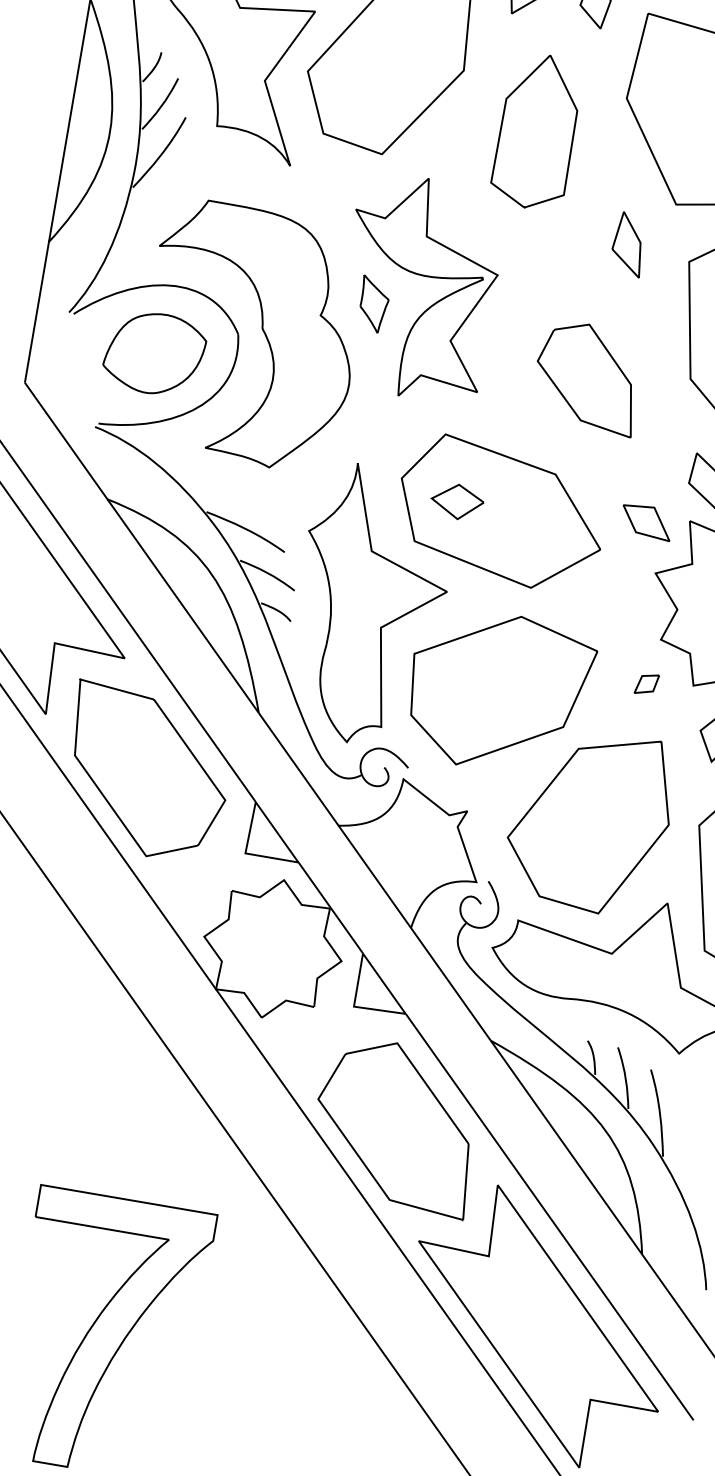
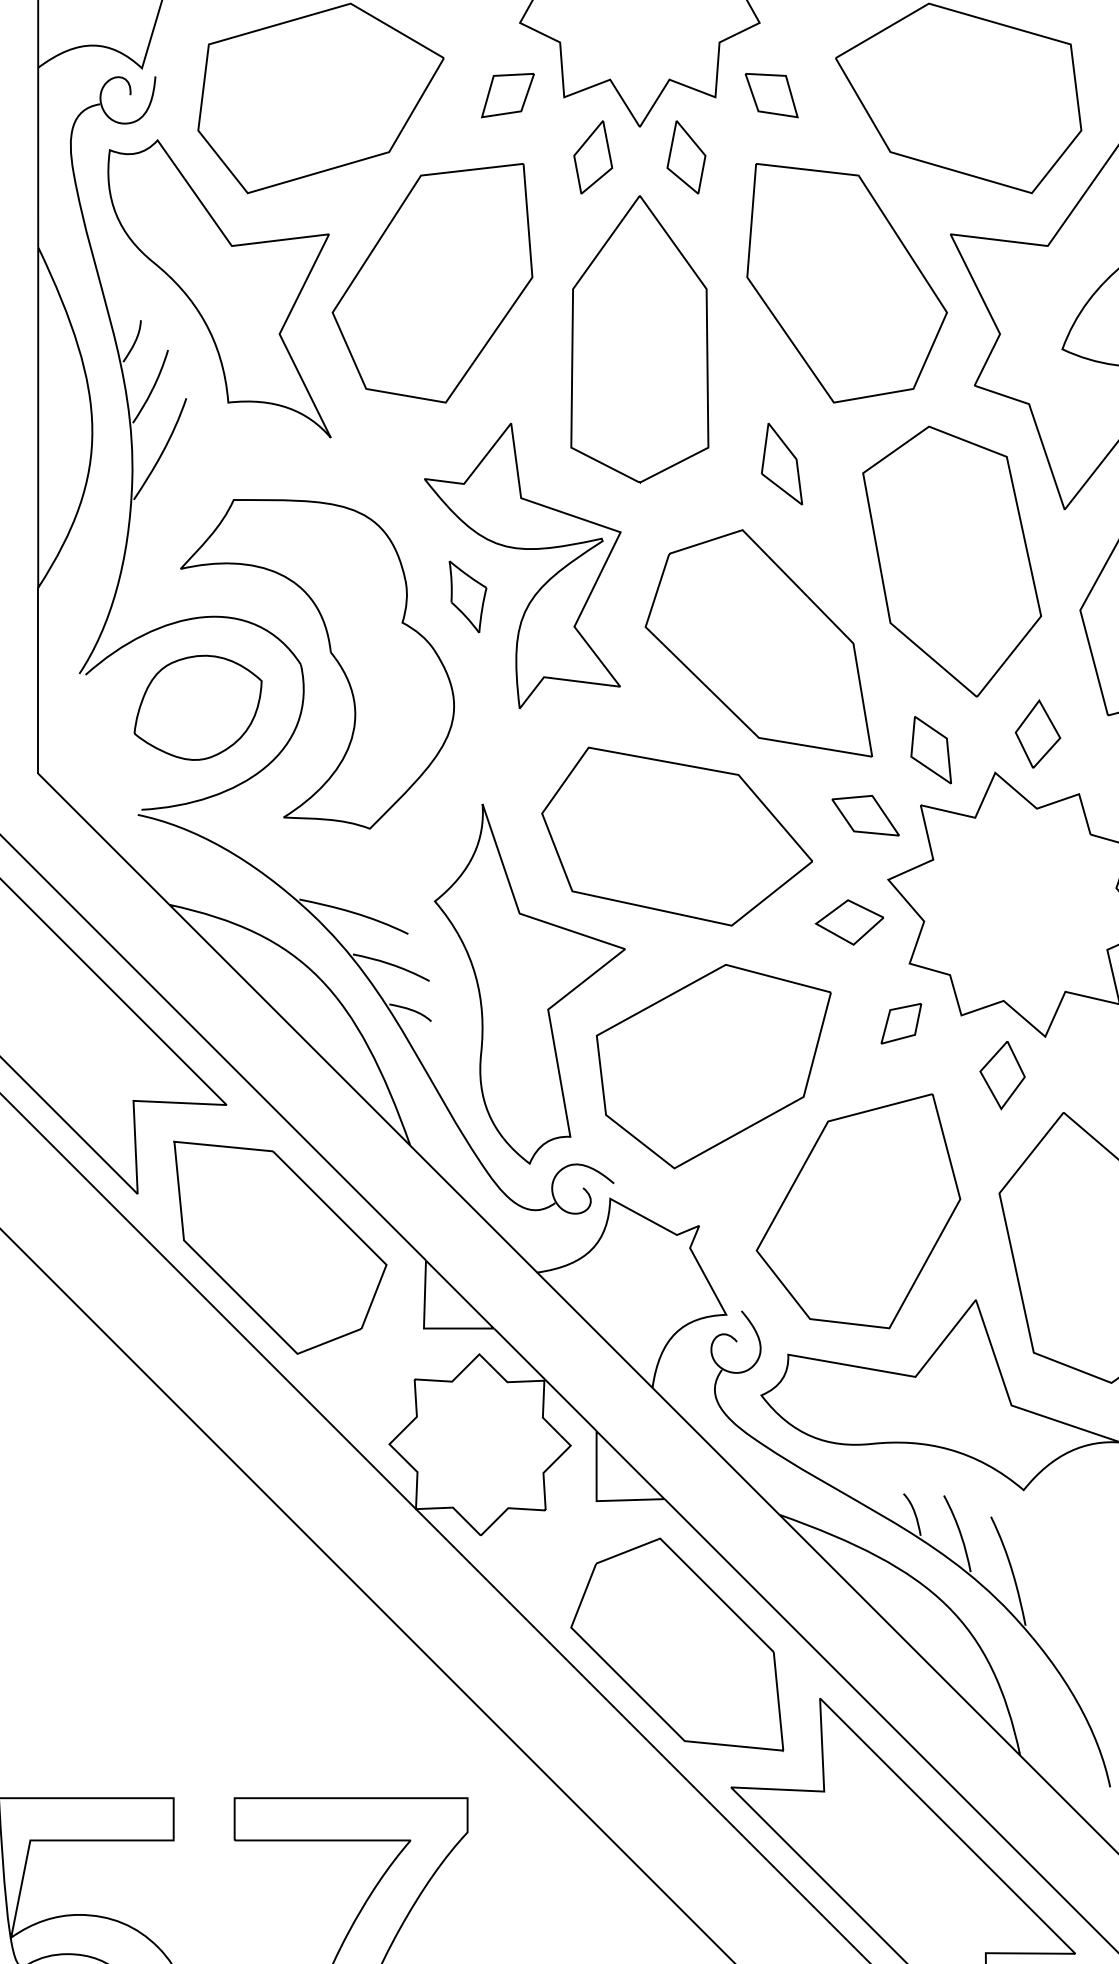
part: (537, 131) -> (639, 339), size x1.43
part: (587, 377) -> (758, 643), size x1.67
part: (457, 501) -> (849, 922), moved
part: (646, 684) -> (901, 1023), size x1.43

